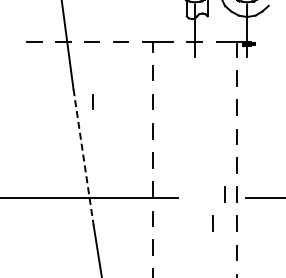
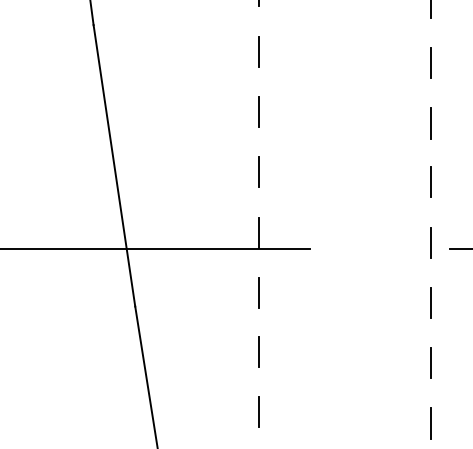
line: (92, 101) -> (132, 50), removed
line: (83, 157) -> (114, 166), dashed -> solid
line: (224, 194) -> (405, 242), removed
line: (212, 223) -> (380, 302), removed

